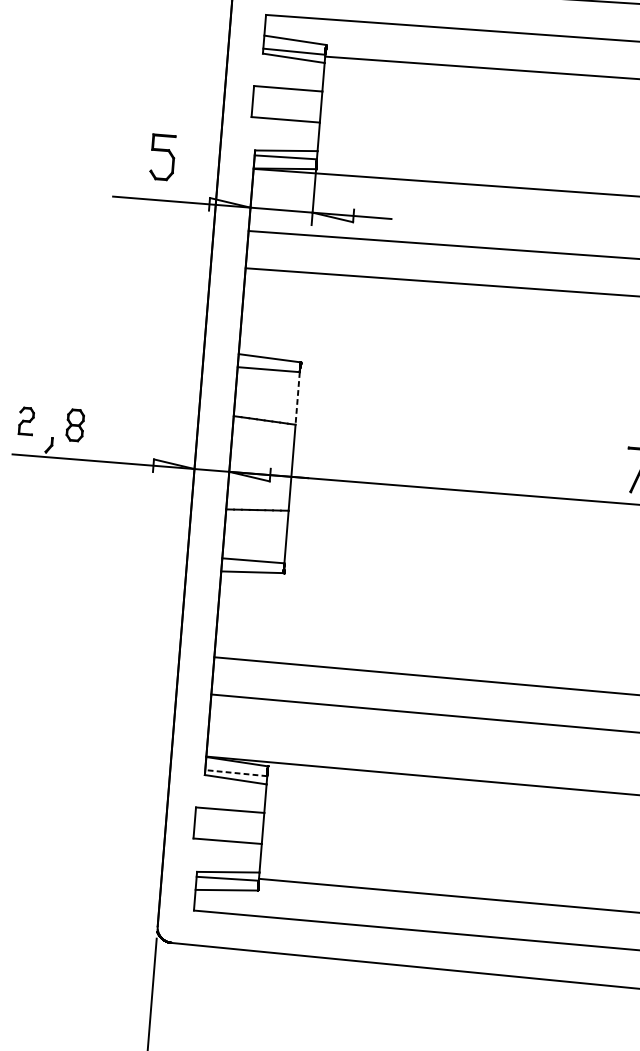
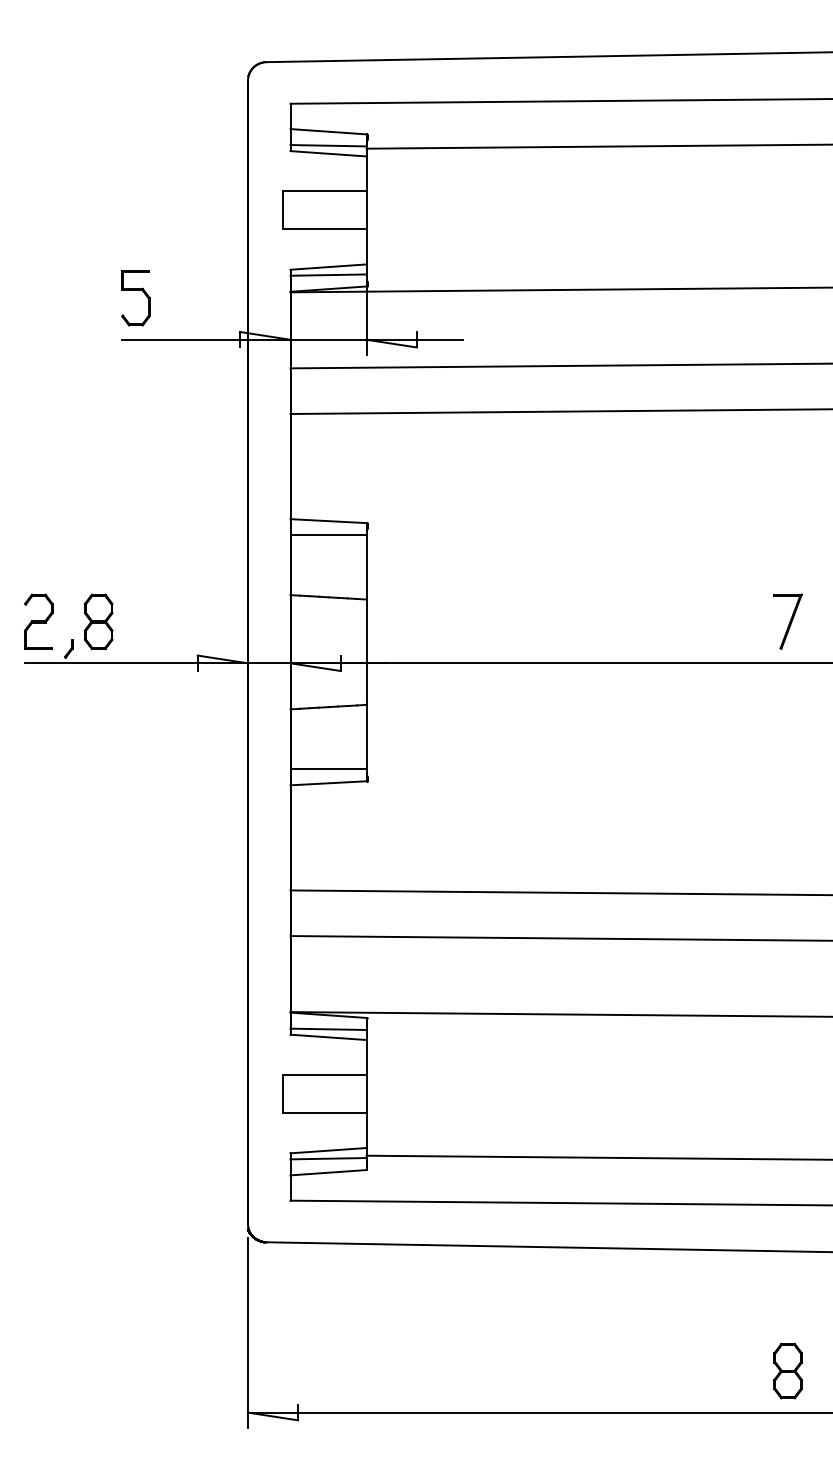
part: (163, 151) -> (135, 290), moved
line: (297, 398) -> (366, 567), dashed -> solid
part: (26, 421) -> (38, 621), size x1.67
part: (75, 425) -> (98, 621), size x1.43
line: (236, 773) -> (328, 1029), dashed -> solid

